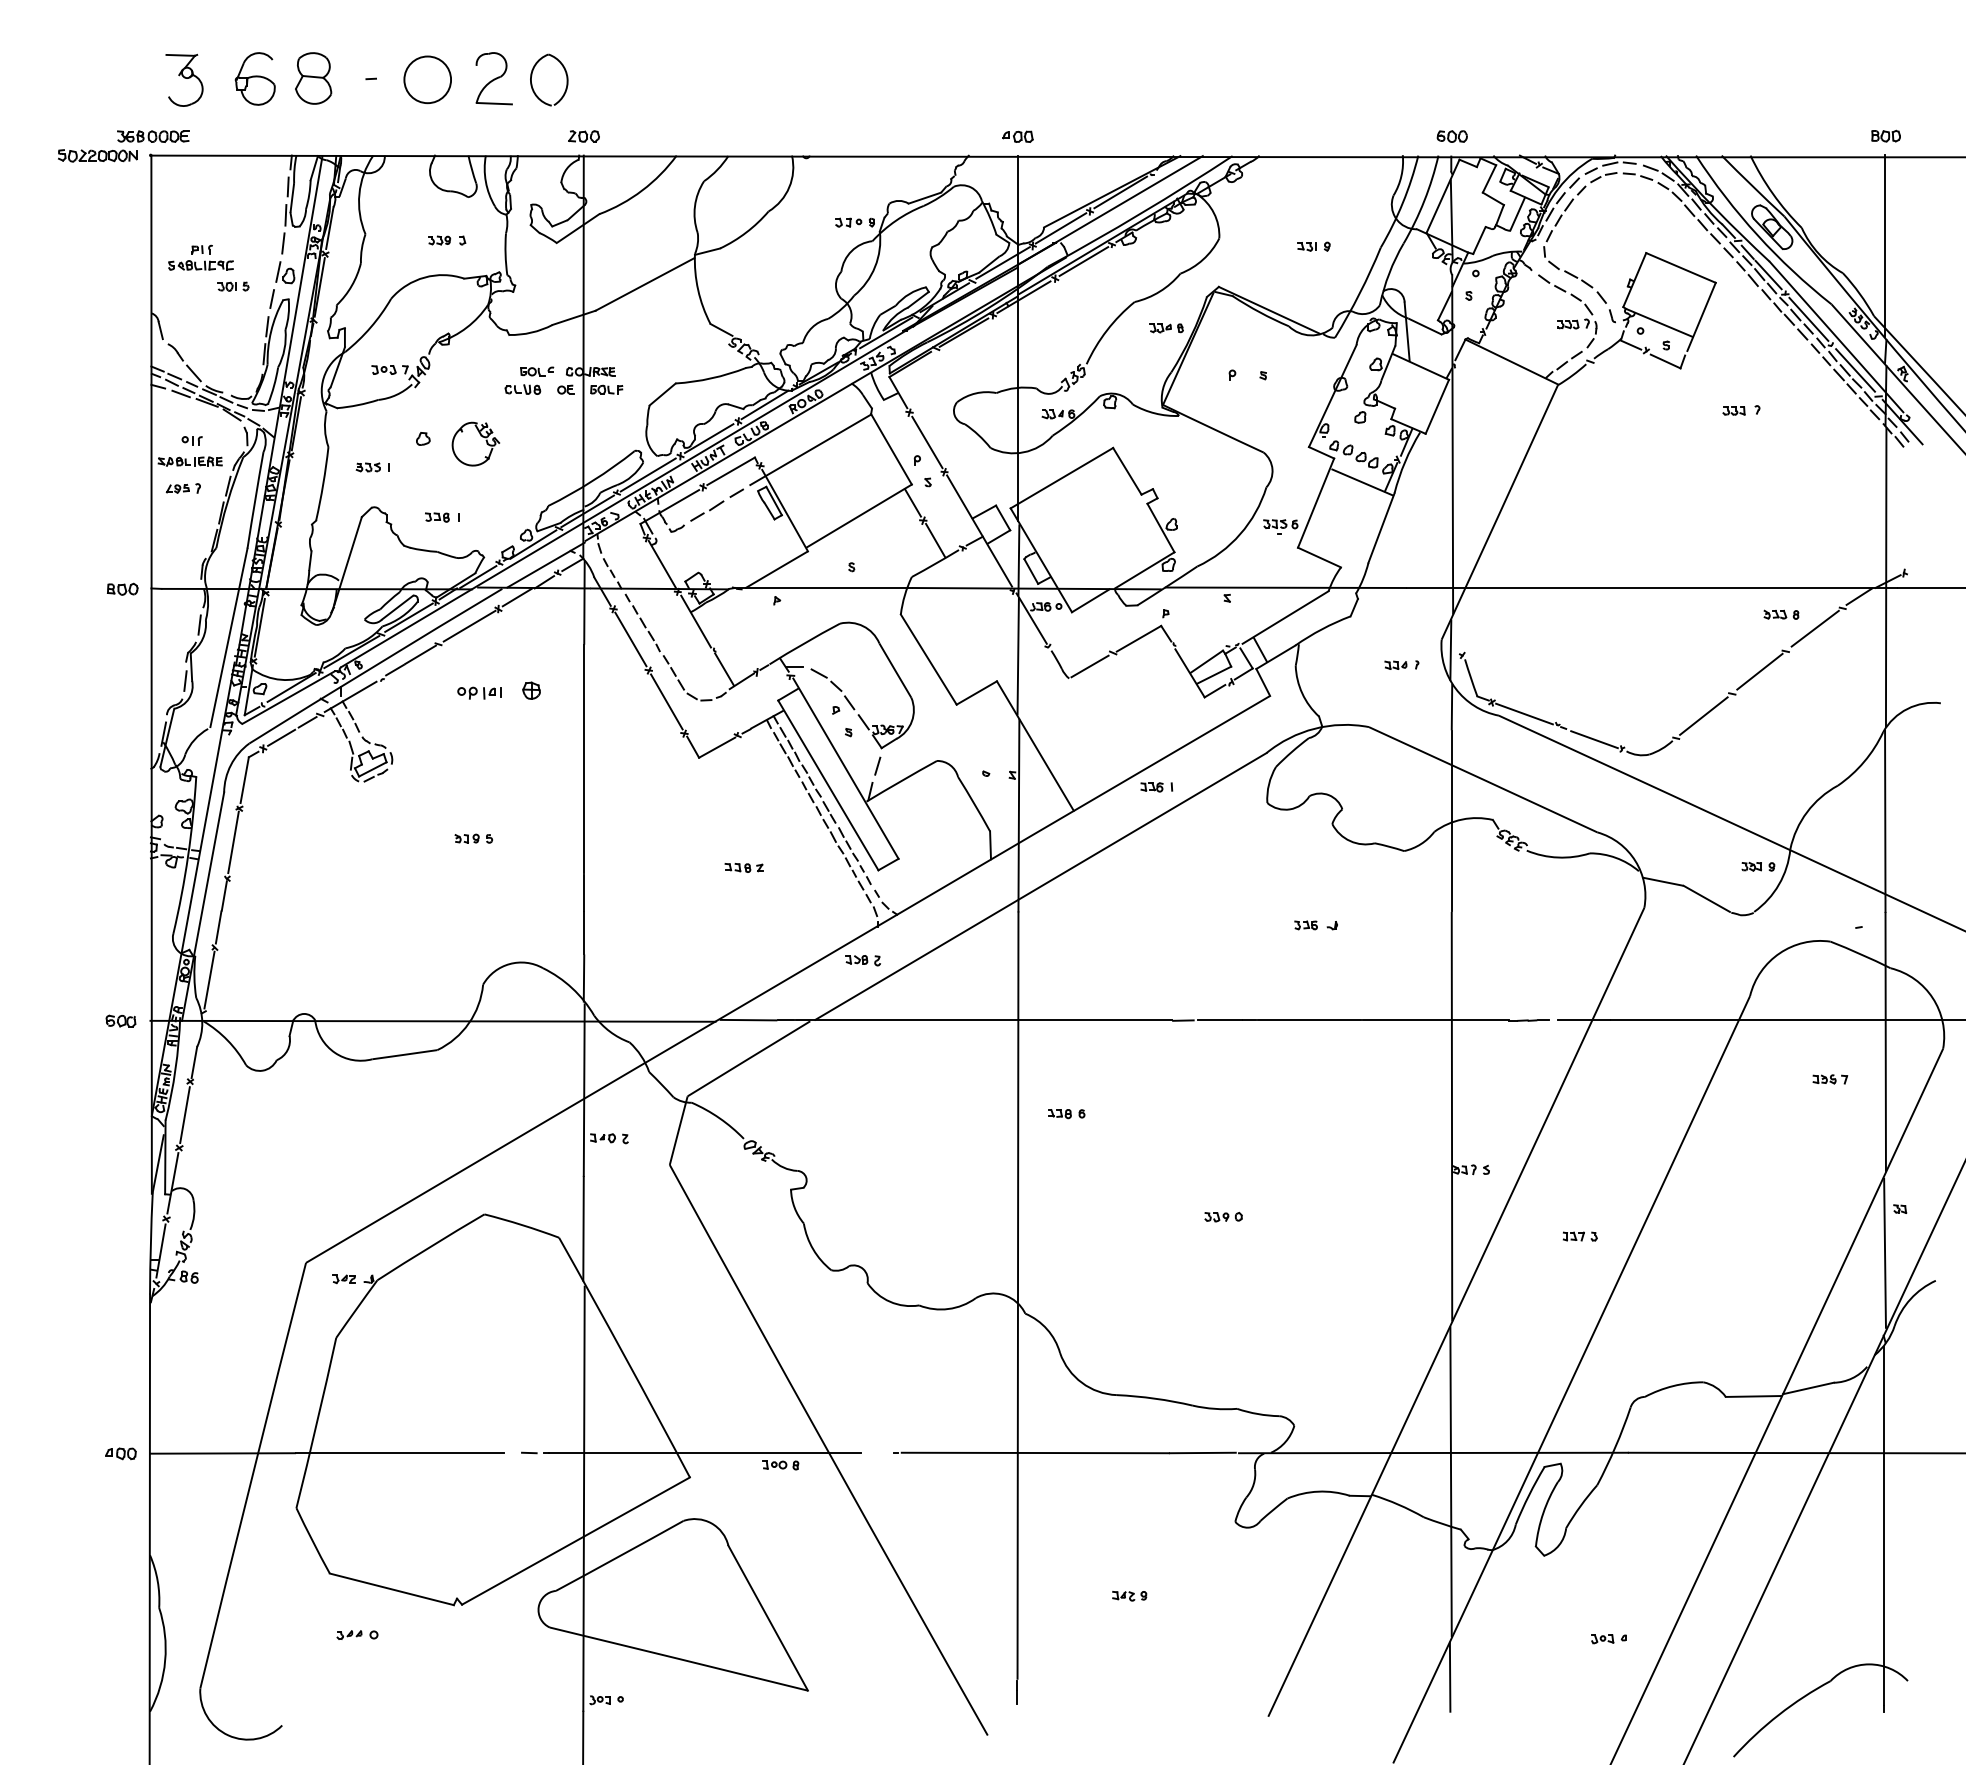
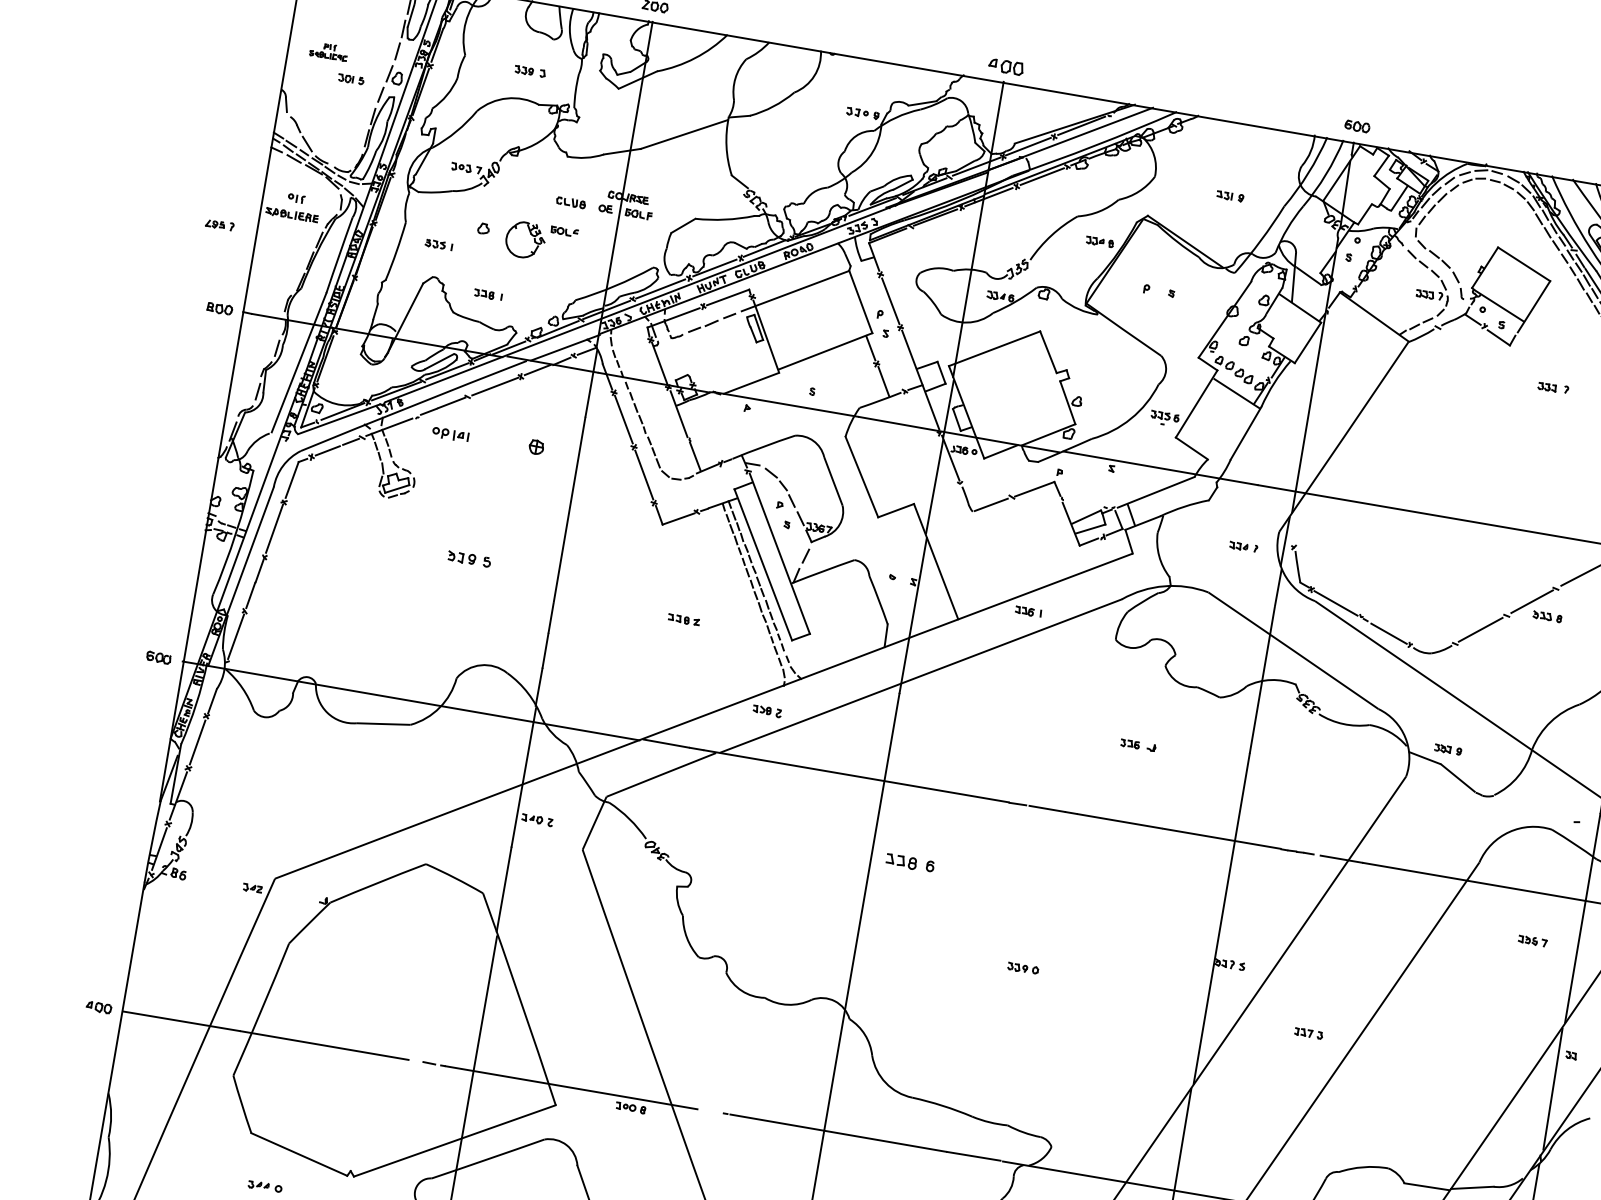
part: (1017, 136) -> (1005, 66), size x1.4
part: (200, 257) -> (328, 51), size x0.7
part: (537, 371) -> (564, 231), moved
part: (182, 488) -> (219, 224), moved
part: (1781, 614) -> (1547, 616), moved
part: (479, 692) -> (450, 434), moved
part: (473, 838) -> (469, 558), size x1.4
part: (1758, 866) -> (1448, 749), moved
part: (1066, 1114) -> (910, 863), size x1.6
part: (343, 1279) -> (252, 888), moved

